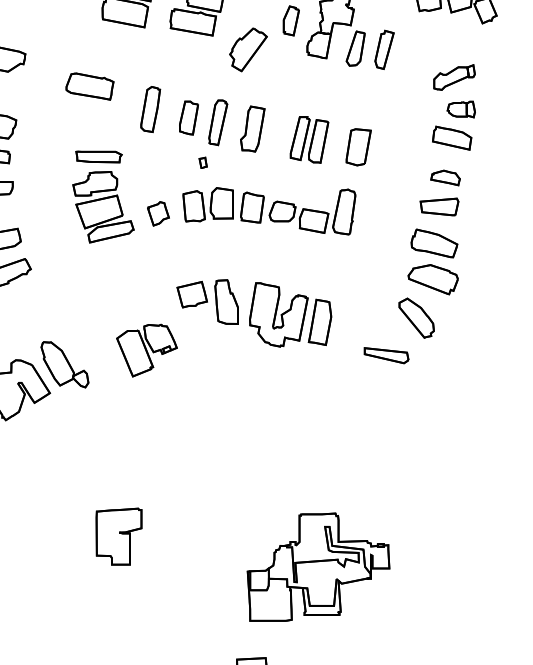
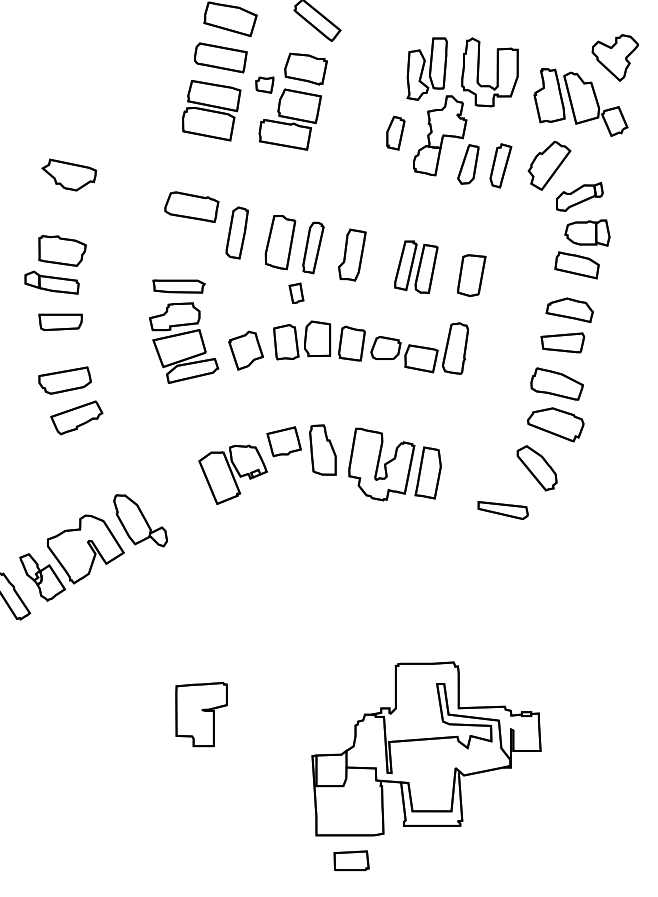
part: (248, 49) -> (549, 165), moved
part: (89, 85) -> (191, 206), moved
part: (461, 109) -> (587, 232), size x1.43
part: (189, 117) -> (280, 242), size x1.43
part: (203, 162) -> (296, 292), size x1.67
part: (445, 177) -> (569, 309), size x1.43
part: (157, 213) -> (245, 350), size x1.43
part: (146, 350) -> (232, 474), moved
part: (318, 566) -> (426, 748), size x1.43

